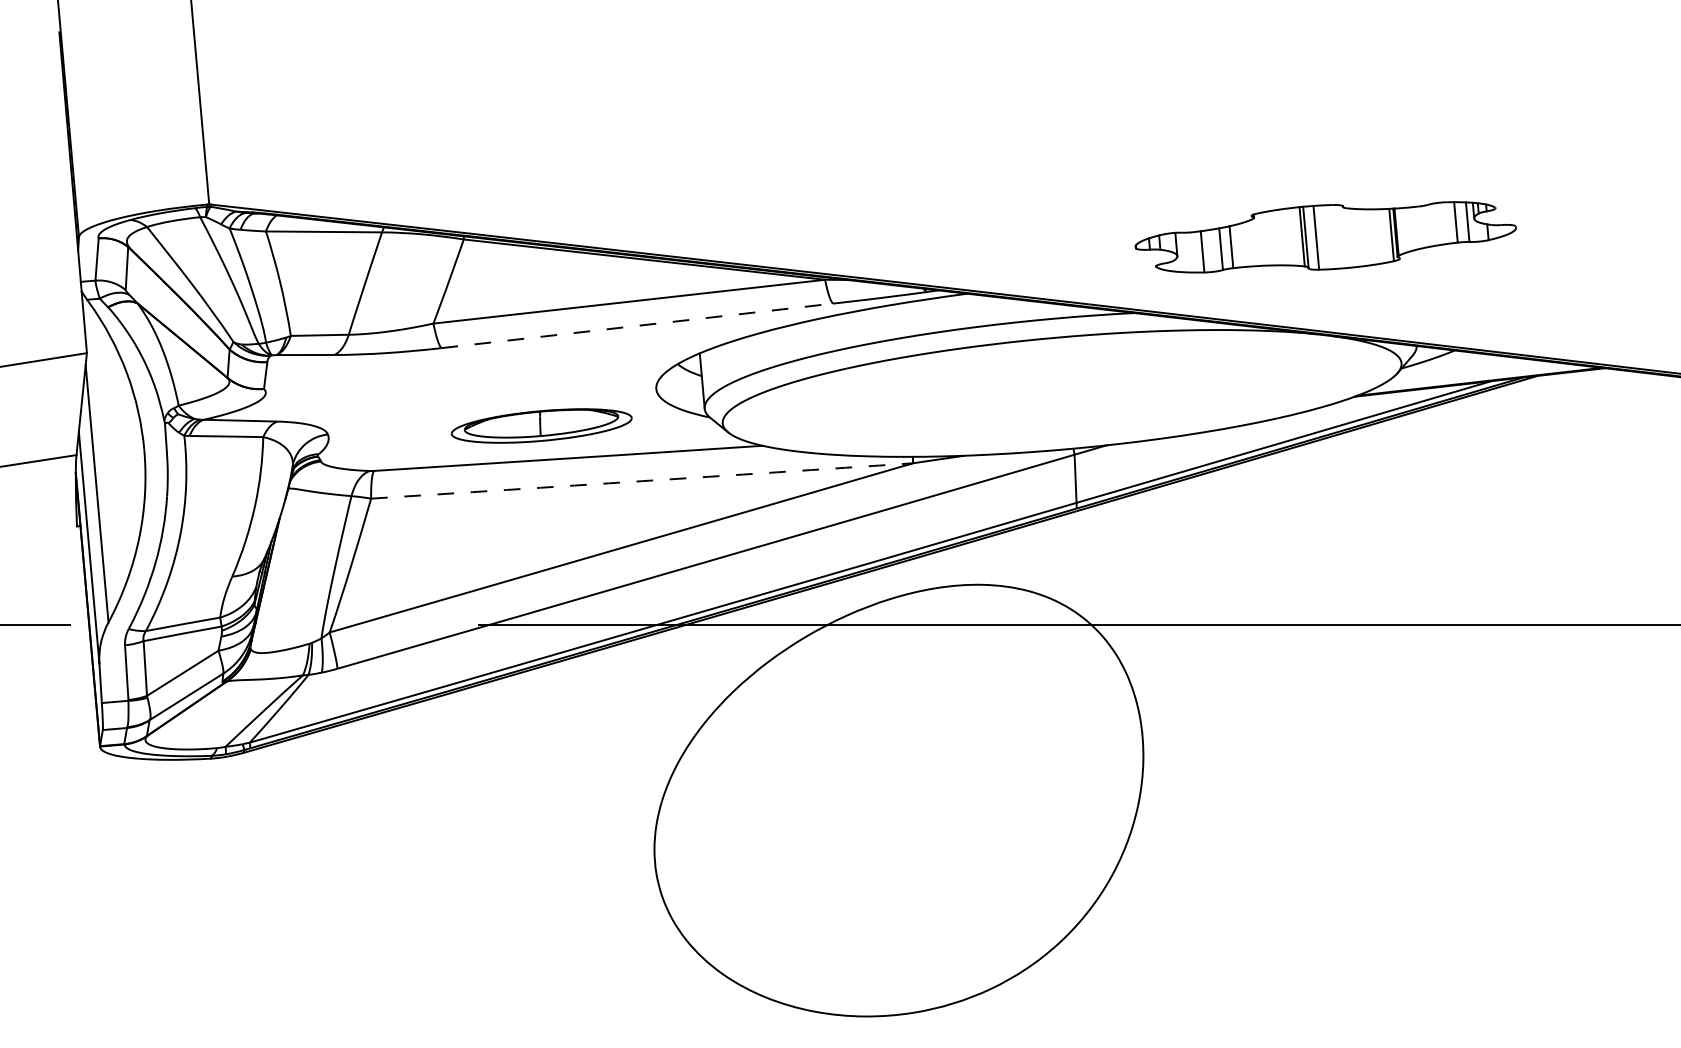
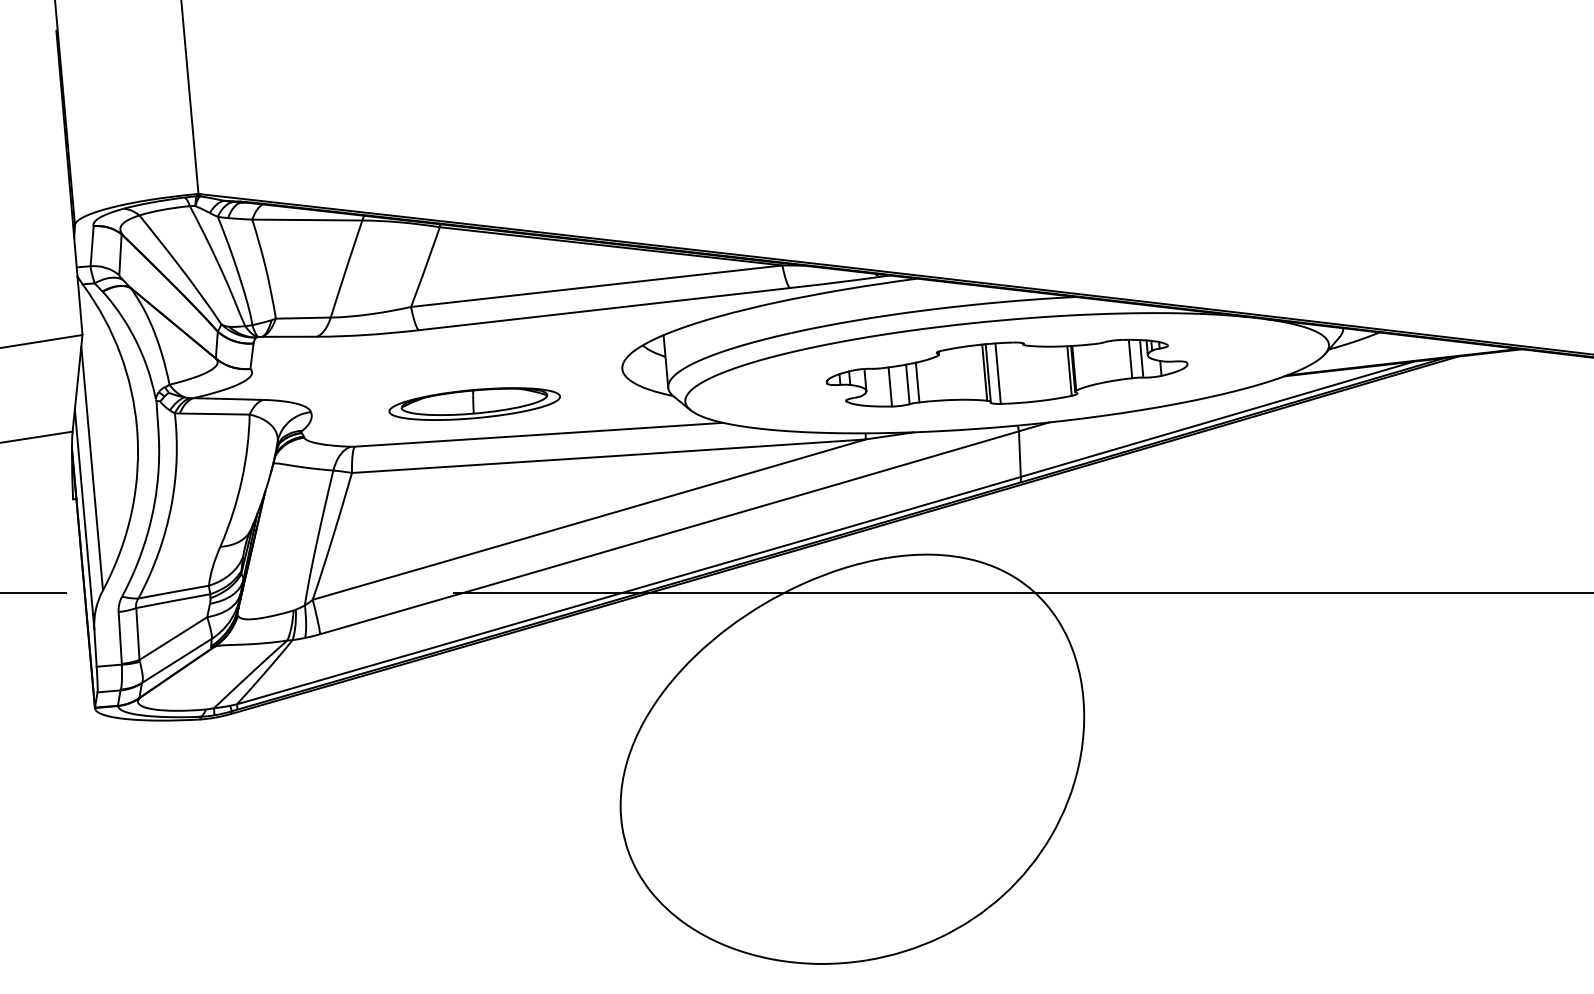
part: (1325, 236) -> (1006, 372), moved
line: (637, 326) -> (604, 309), dashed -> solid
part: (541, 425) -> (474, 403), moved
arc: (641, 481) -> (608, 456), dashed -> solid

